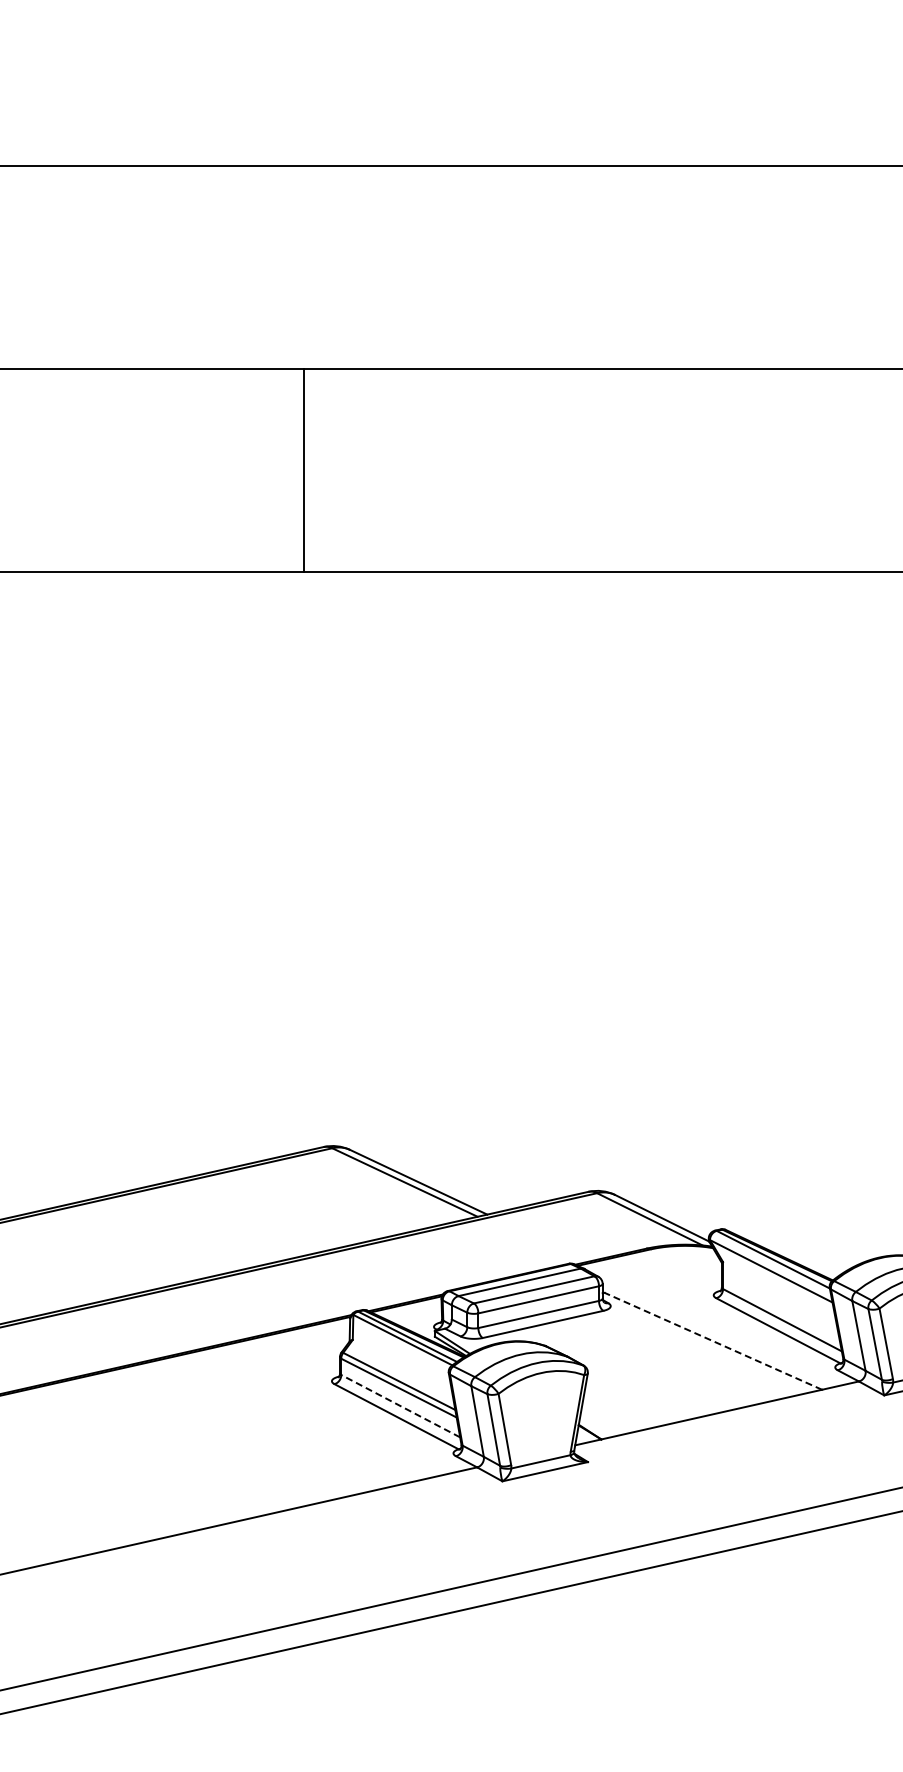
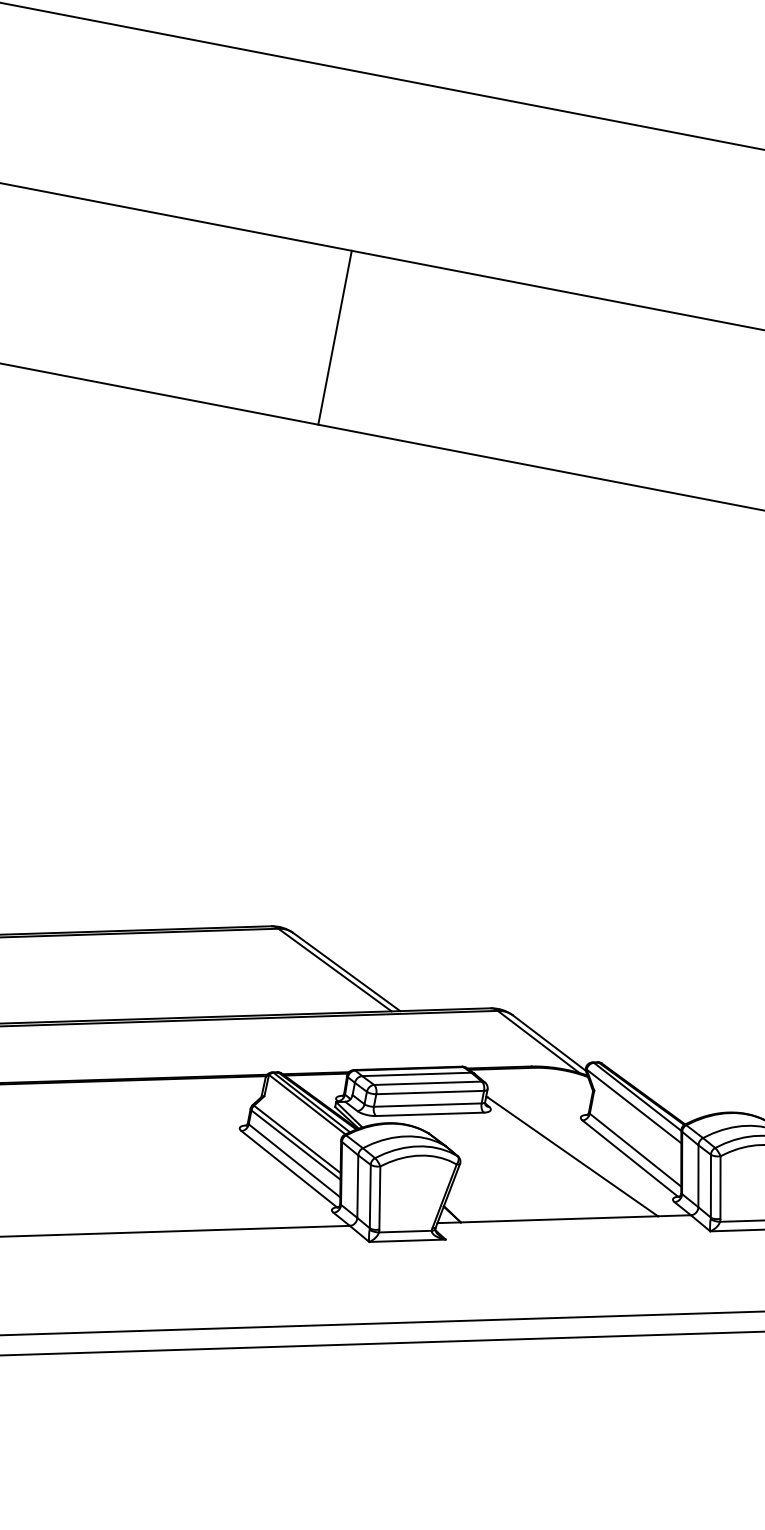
line: (303, 469) -> (334, 336), moved
line: (712, 1341) -> (572, 1156), dashed -> solid
line: (400, 1405) -> (294, 1160), dashed -> solid

